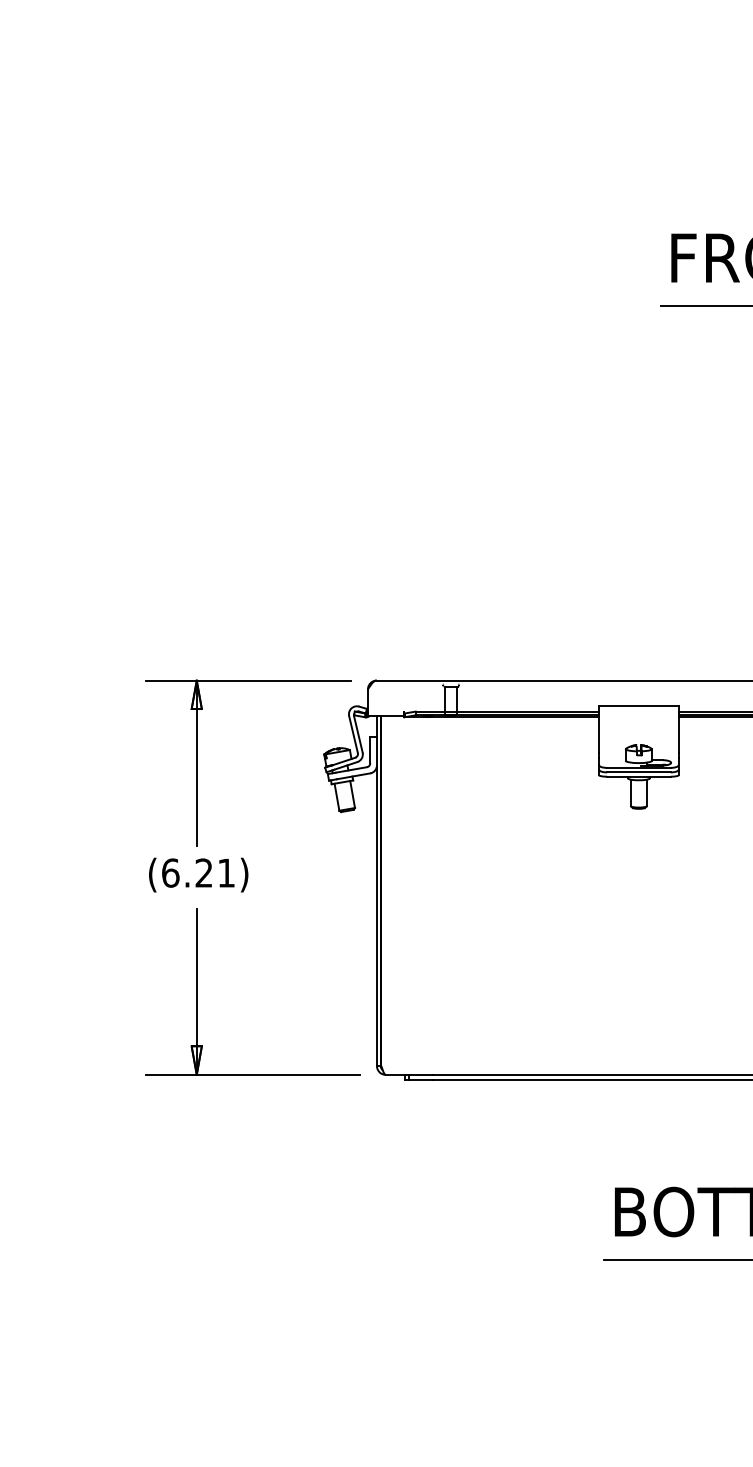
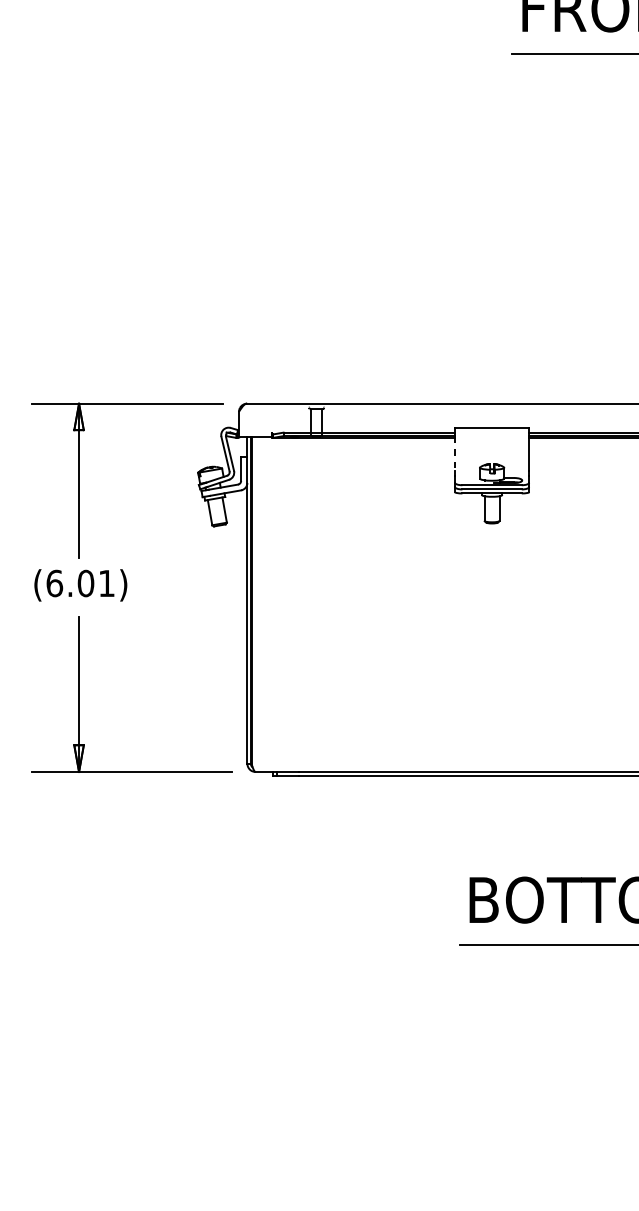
line: (599, 735) -> (455, 454), solid -> dashed
text: (203, 872) -> (85, 582), (6.21) -> (6.01)

